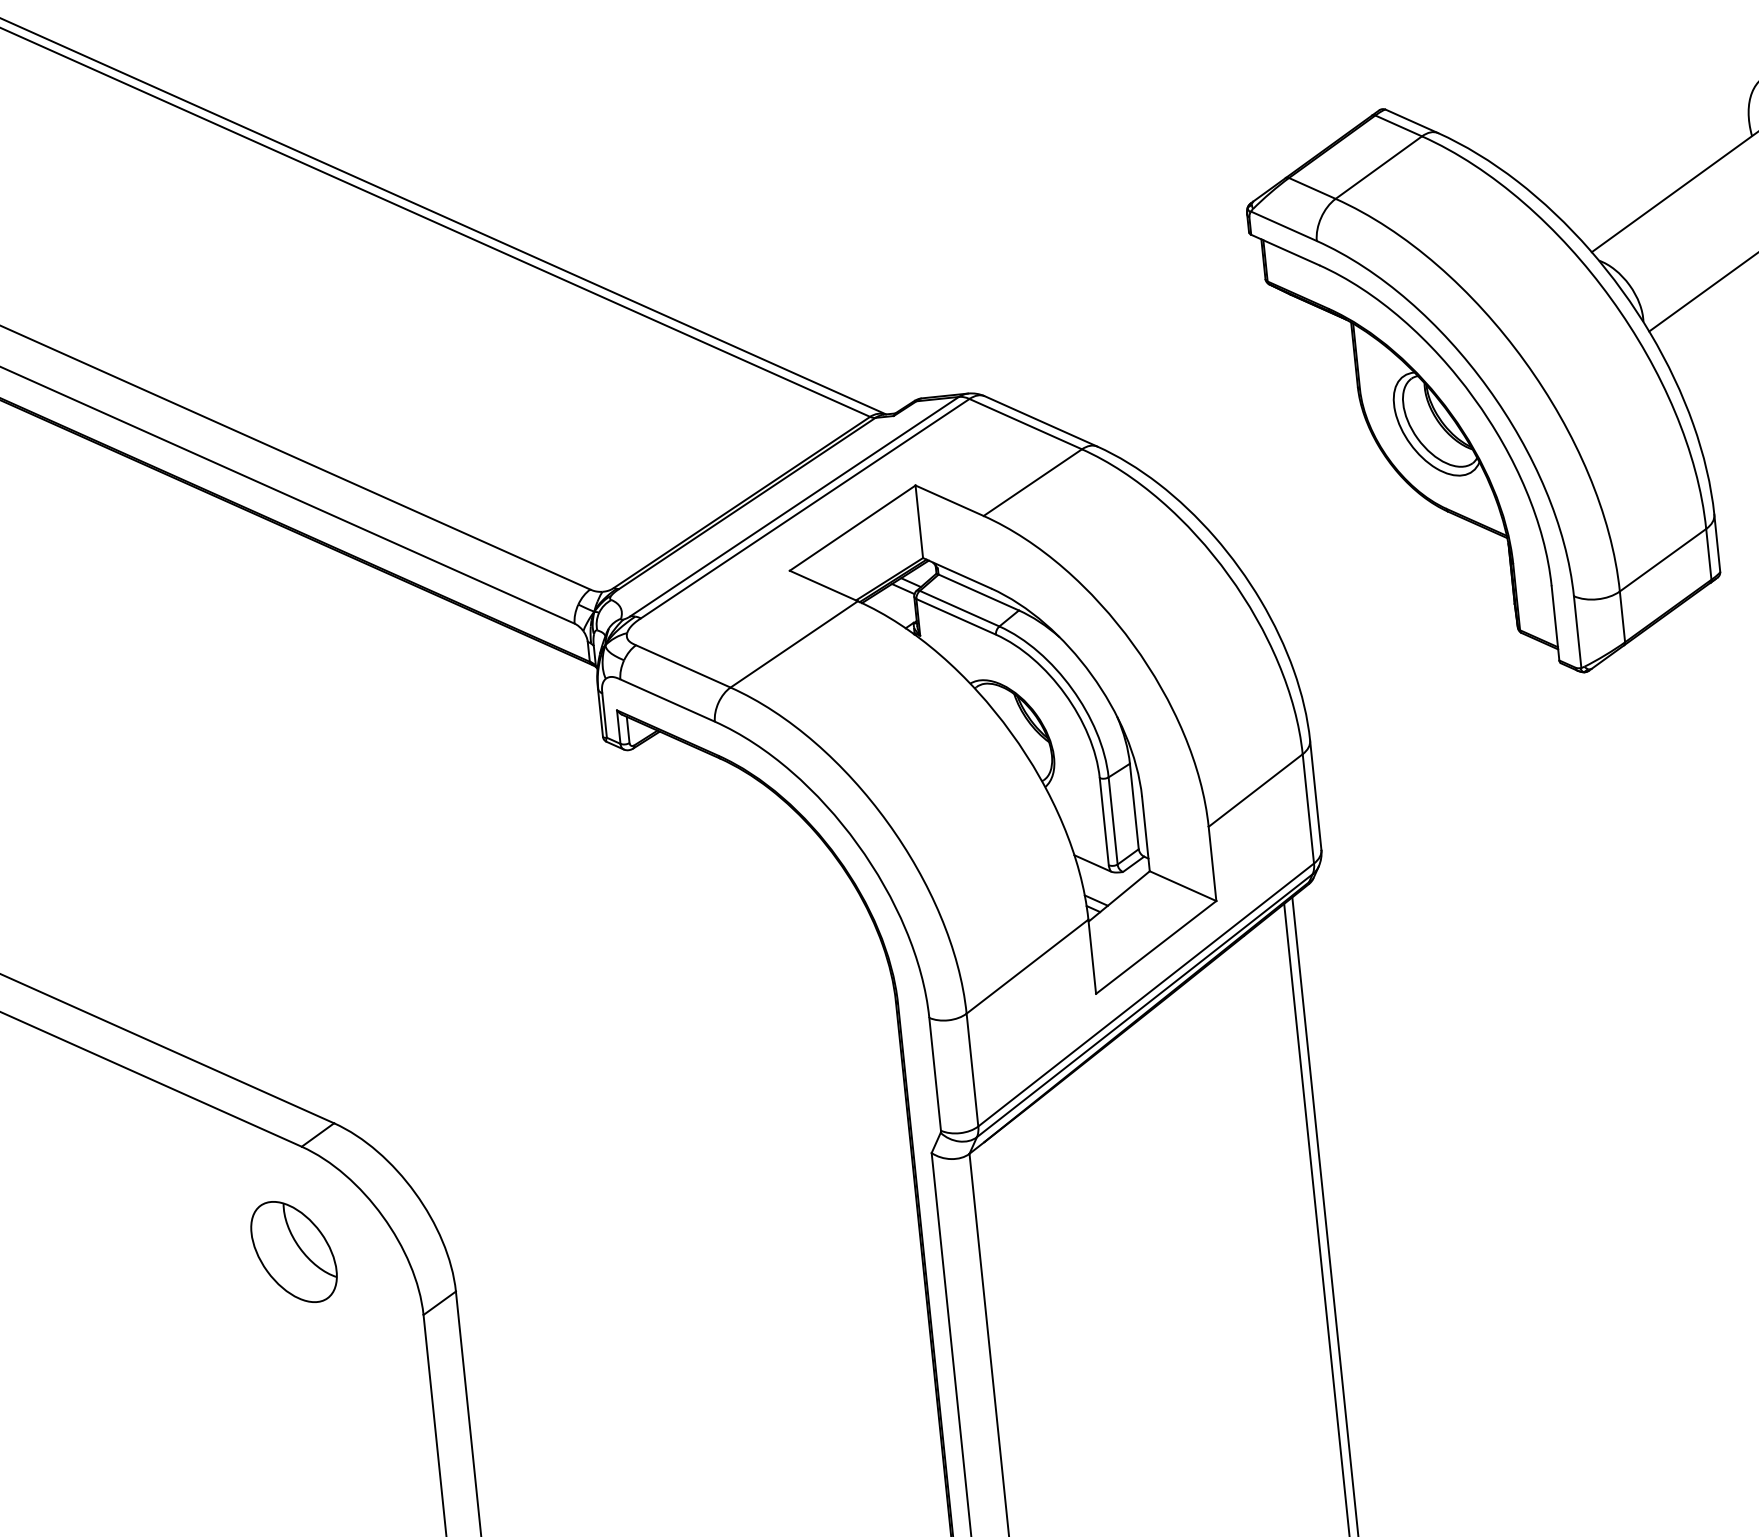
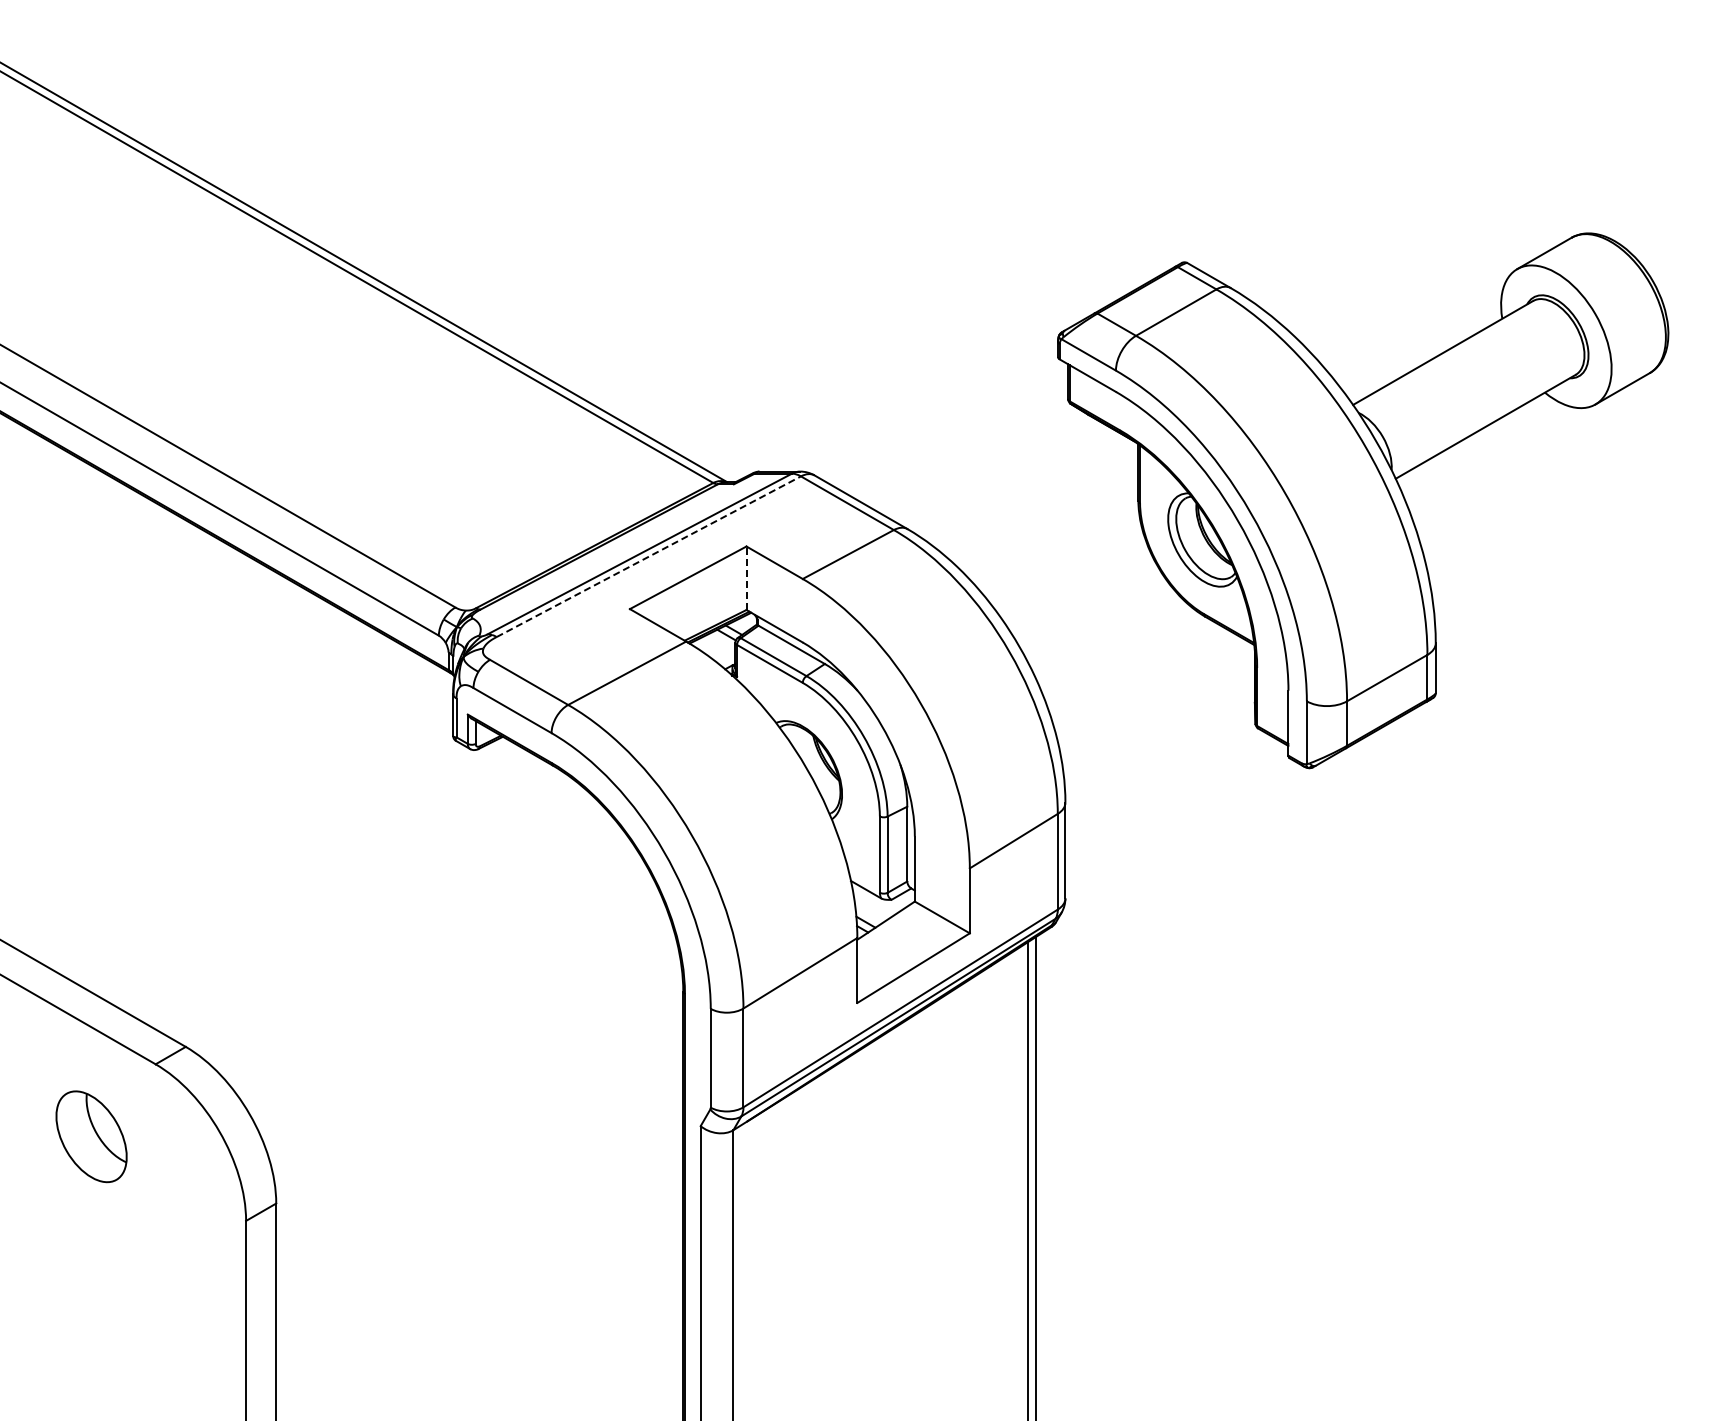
line: (805, 508) -> (649, 556), solid -> dashed
line: (919, 522) -> (746, 578), solid -> dashed
part: (293, 1251) -> (91, 1136), moved

